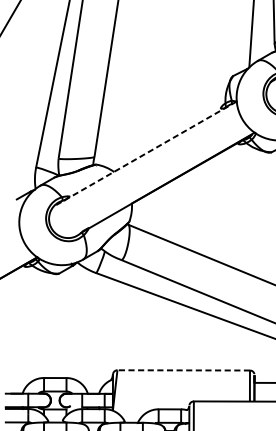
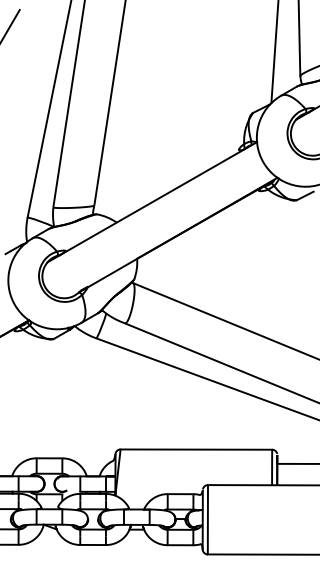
line: (145, 154) -> (152, 202), dashed -> solid
line: (183, 370) -> (196, 449), dashed -> solid

